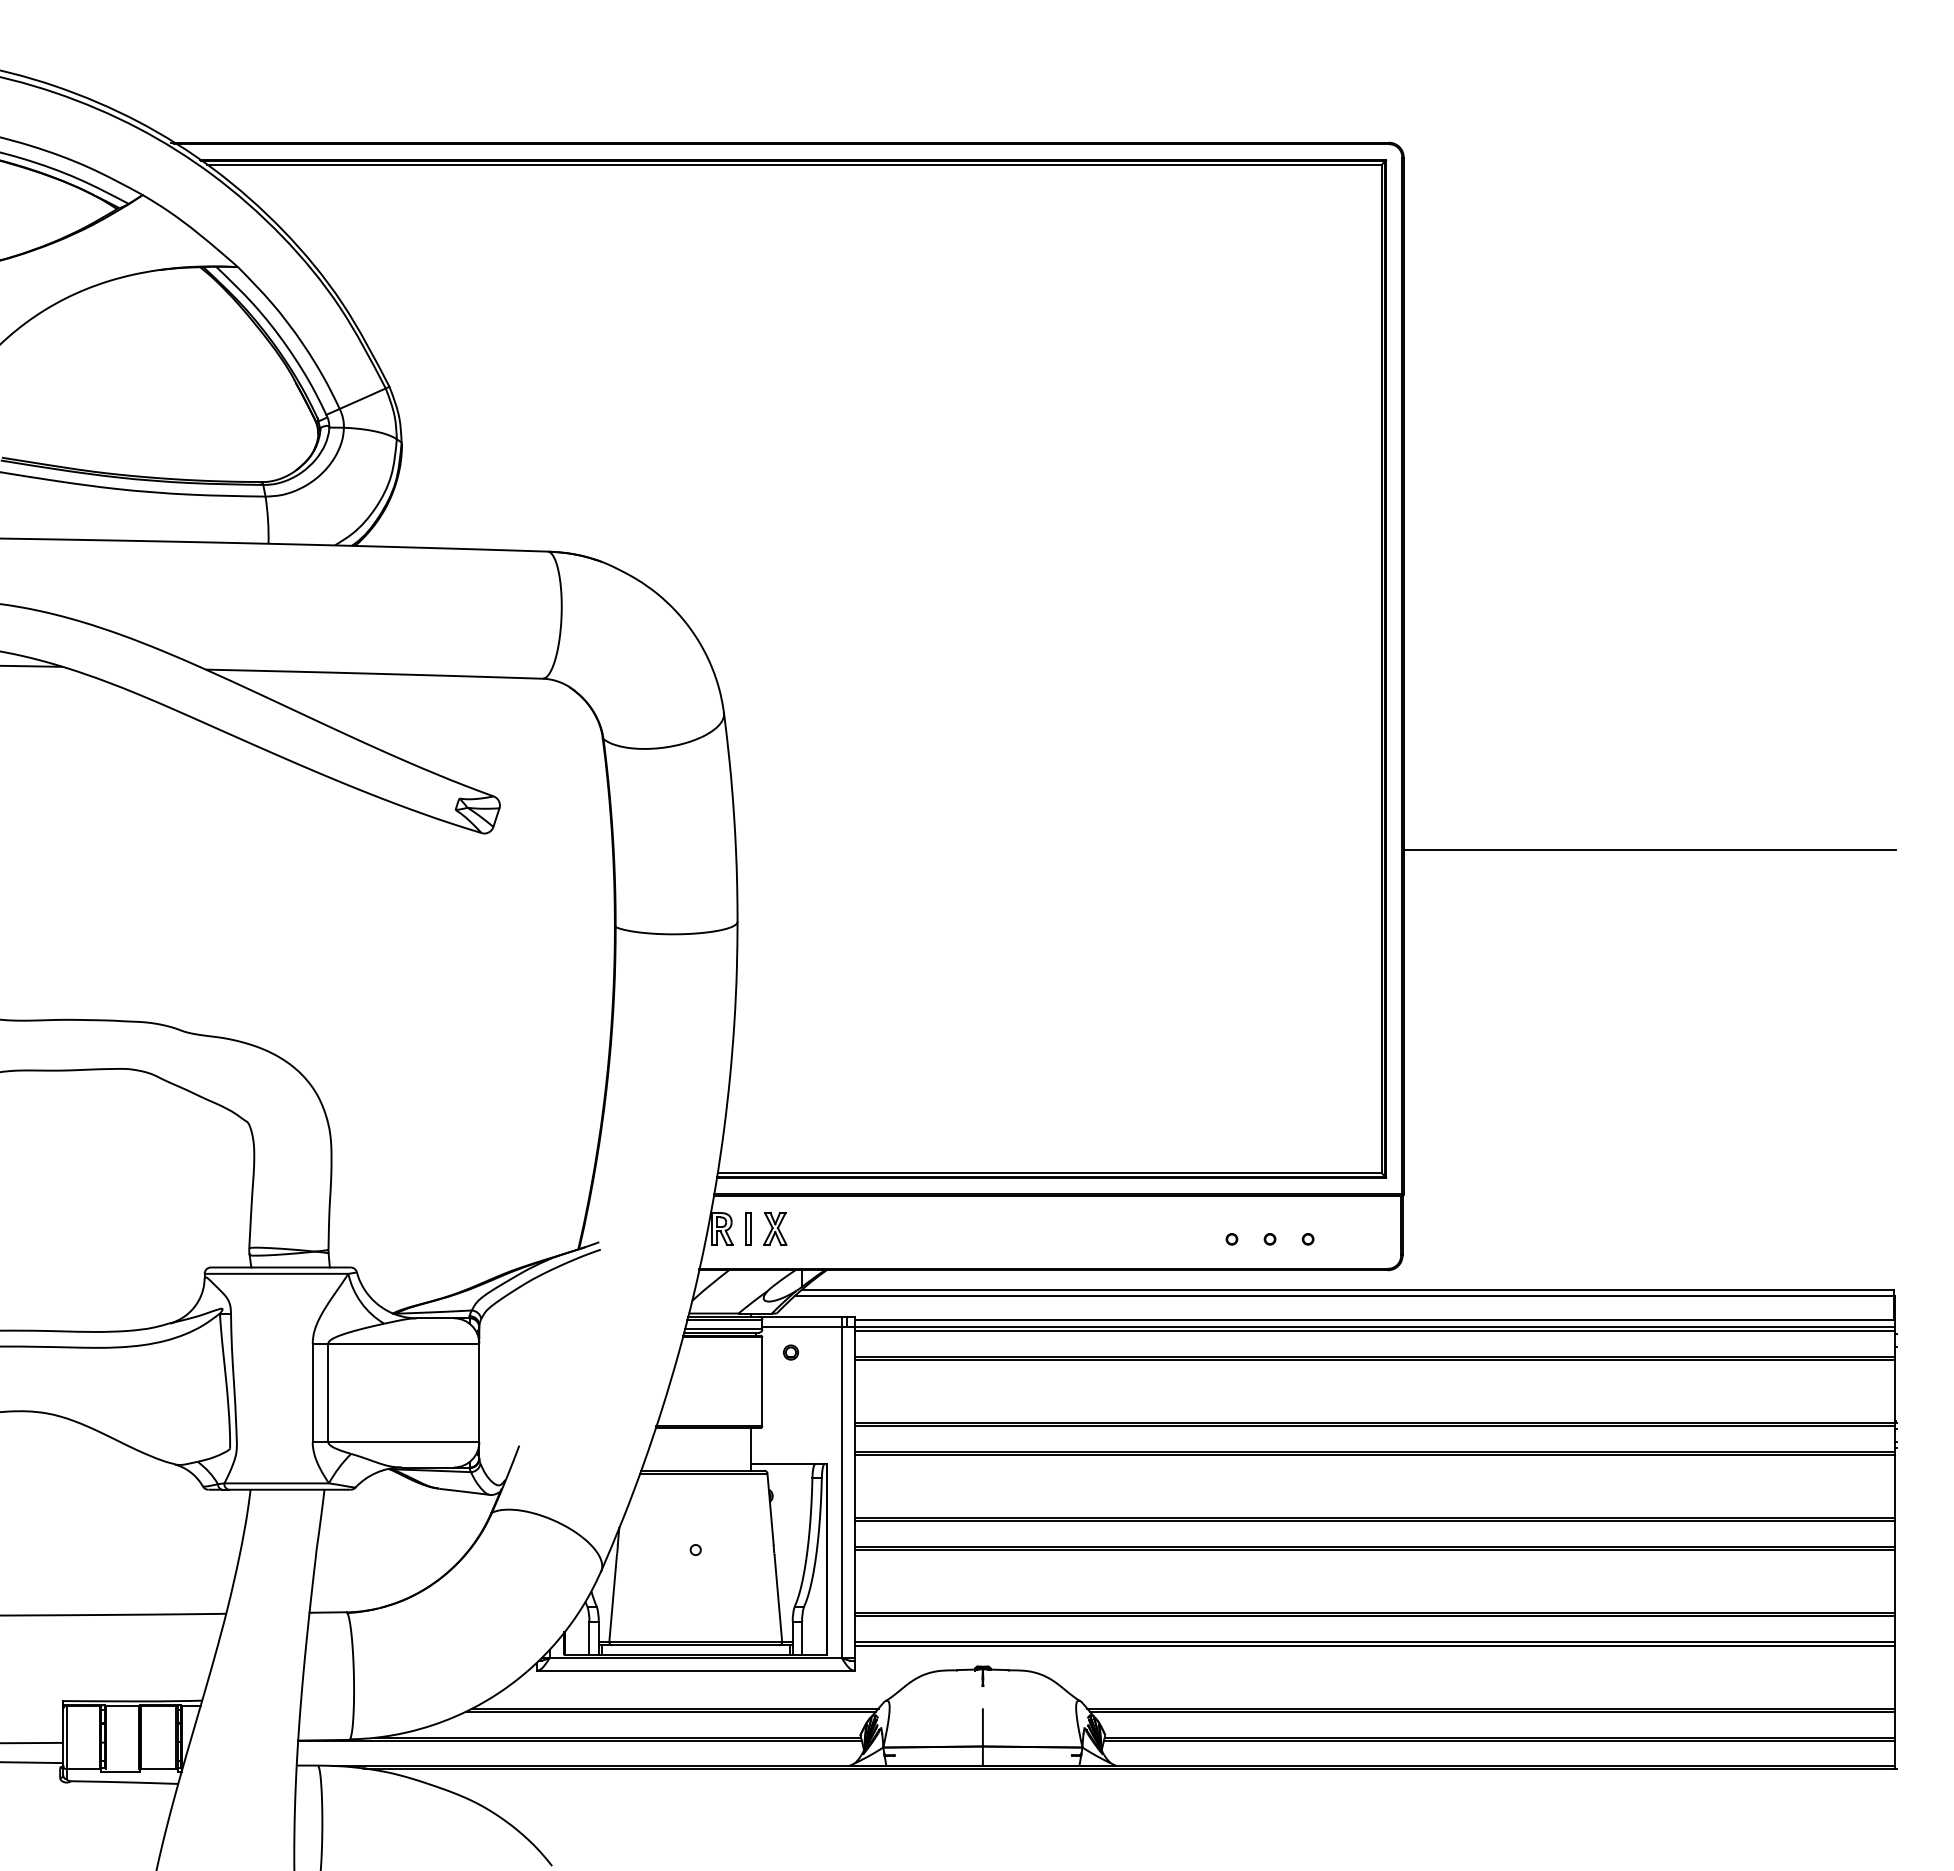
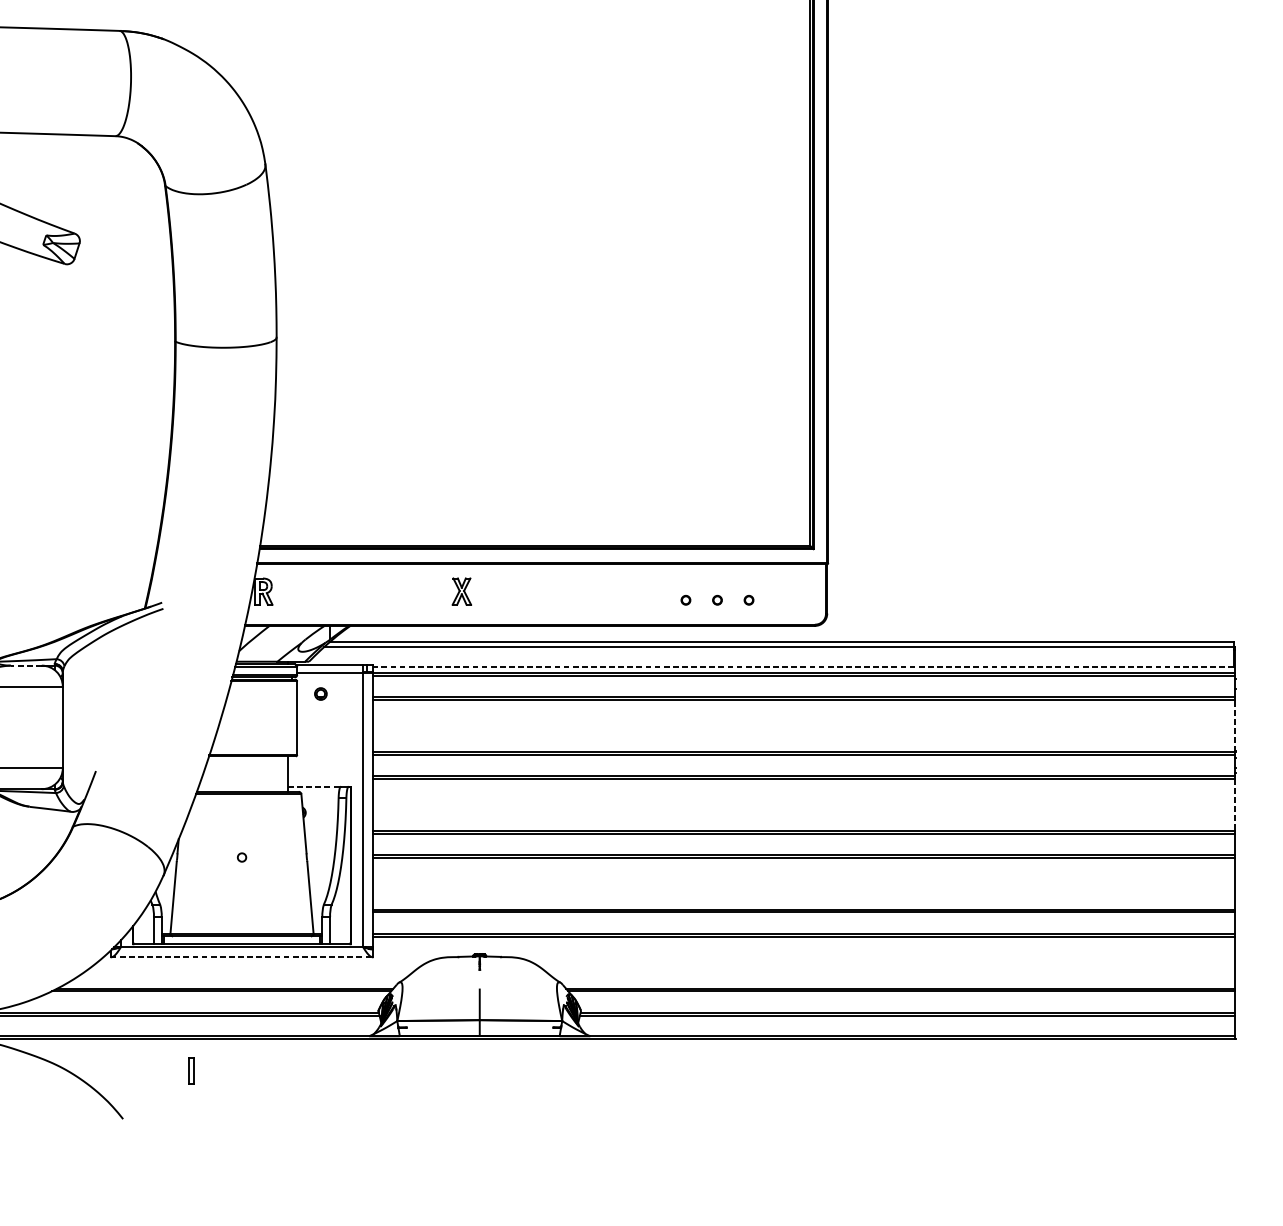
line: (1649, 849) -> (1031, 277), removed
part: (748, 1228) -> (191, 1070), moved
part: (775, 1228) -> (462, 591), moved
line: (435, 1318) -> (26, 665), solid -> dashed
line: (1374, 1319) -> (803, 666), solid -> dashed
line: (1894, 1390) -> (1234, 725), solid -> dashed
line: (782, 1464) -> (313, 786), solid -> dashed
line: (1894, 1487) -> (1234, 805), solid -> dashed
line: (695, 1670) -> (241, 957), solid -> dashed

